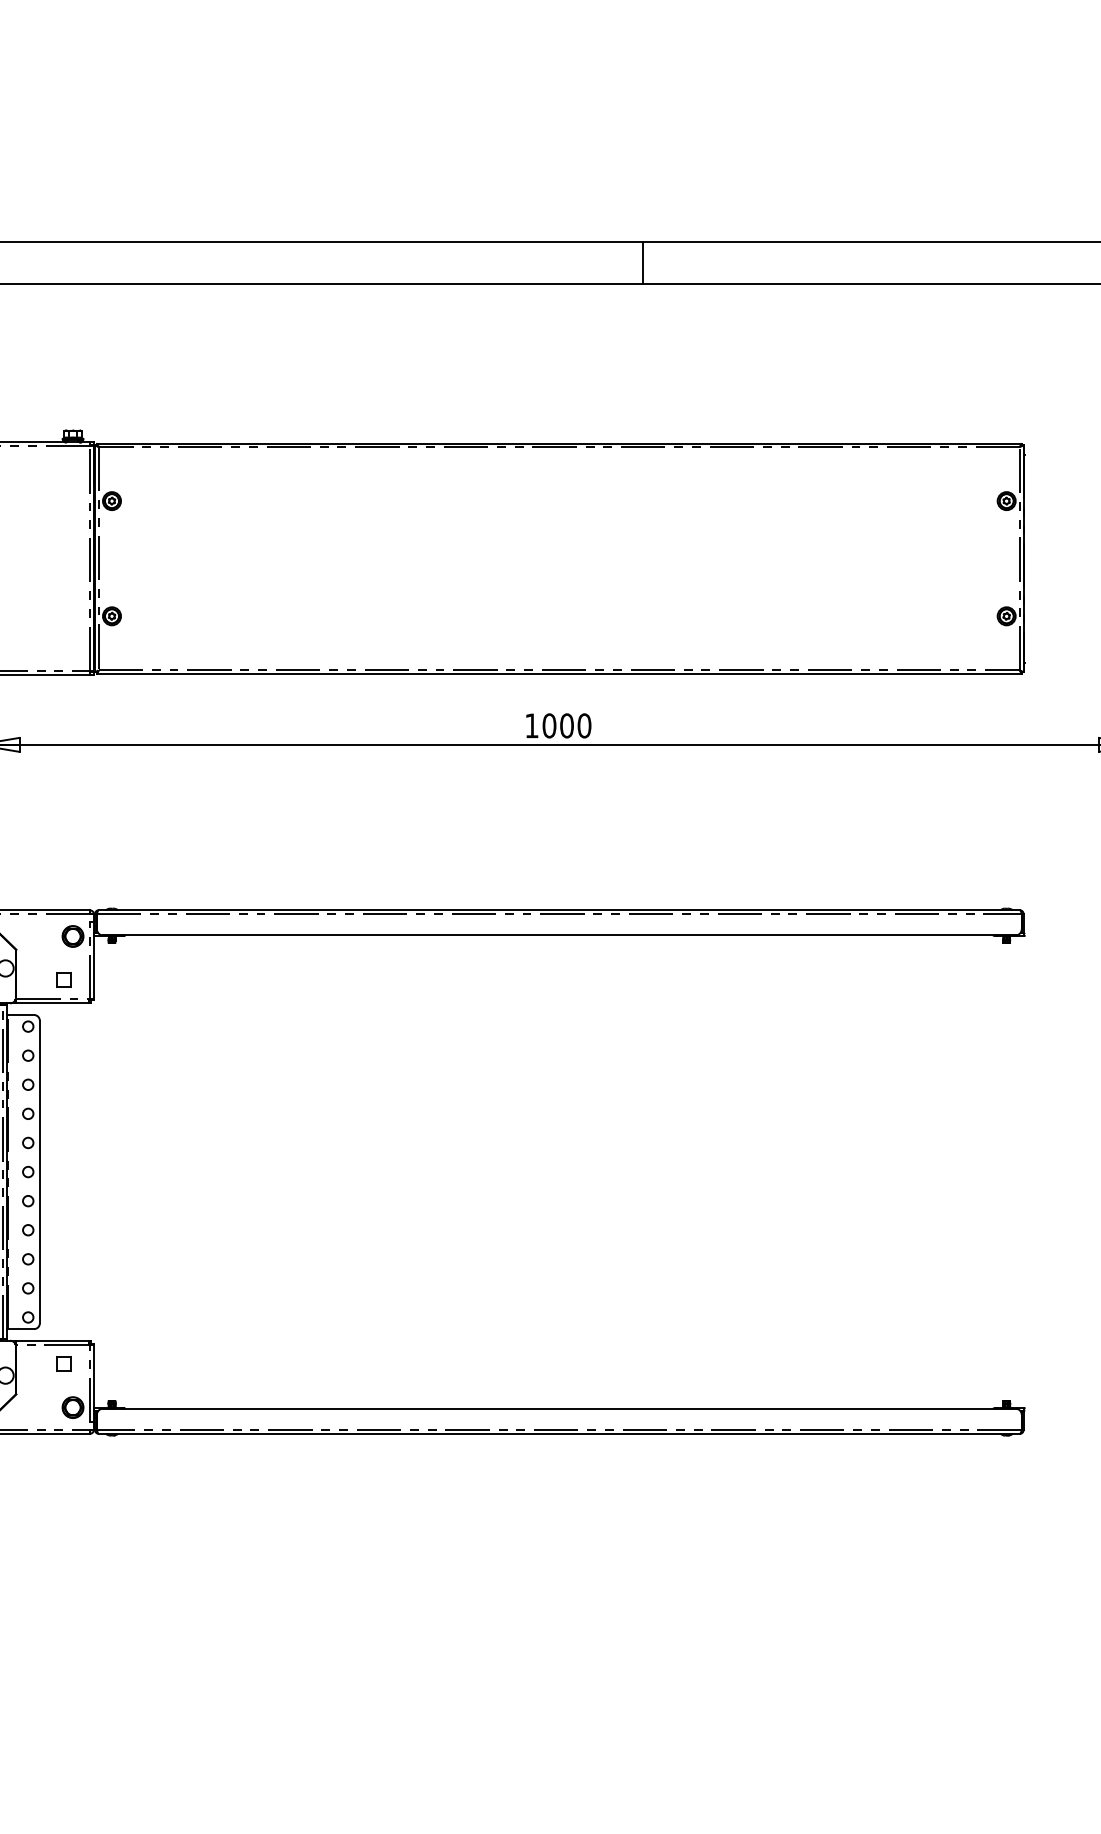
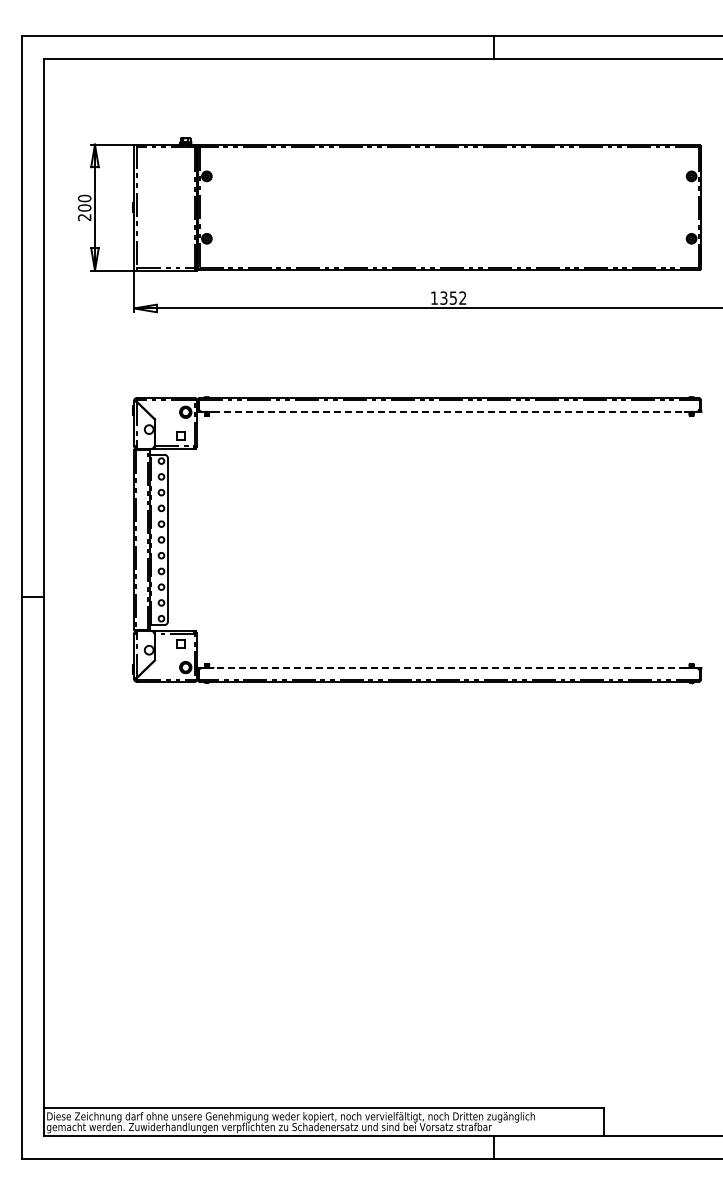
text: (567, 724) -> (453, 297), 1000 -> 1352
line: (559, 935) -> (449, 411), solid -> dashed
line: (557, 1409) -> (448, 668), solid -> dashed

